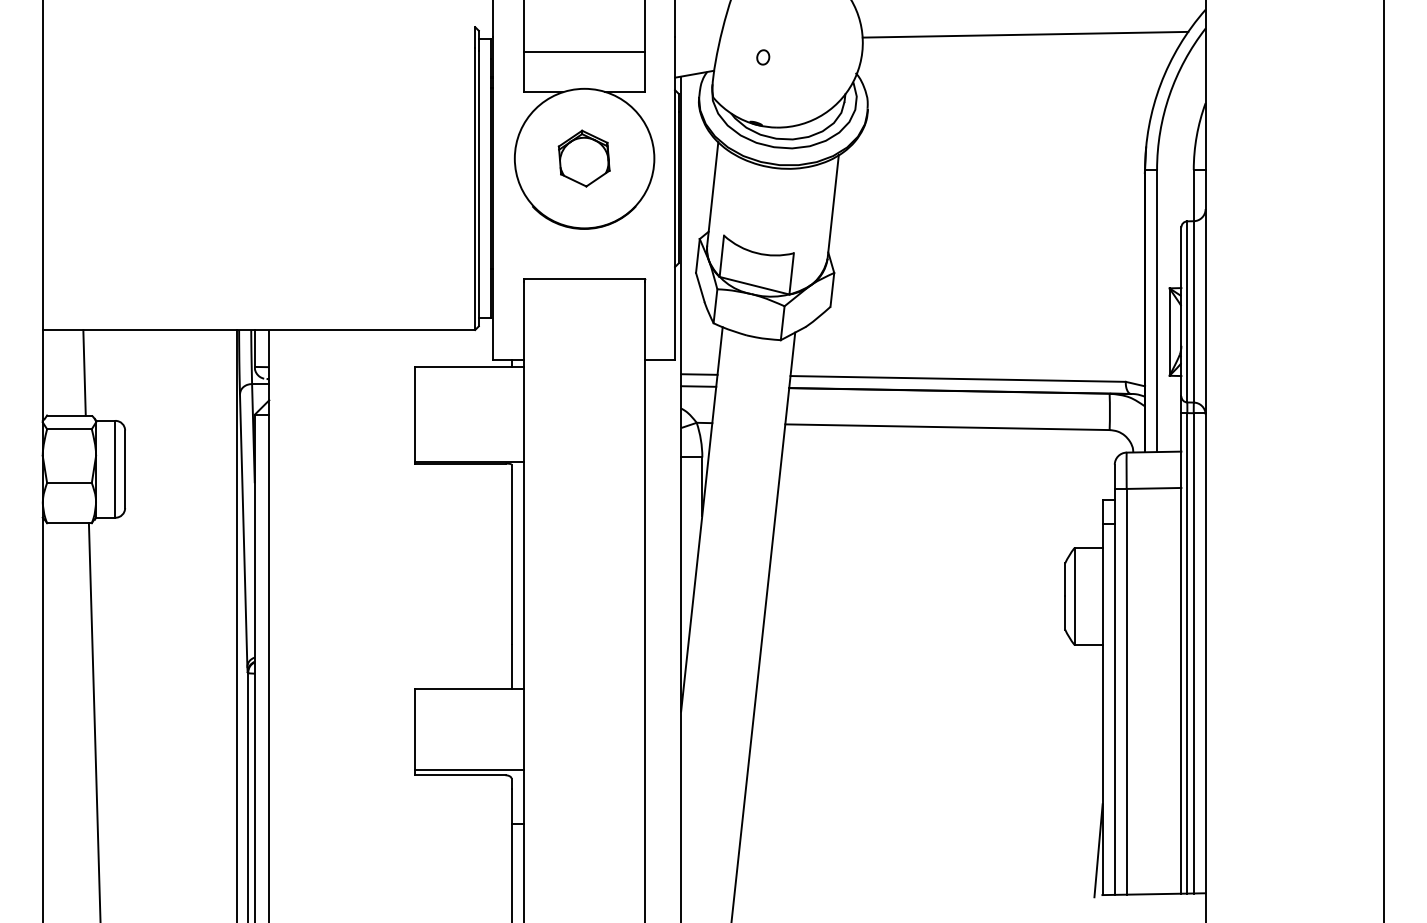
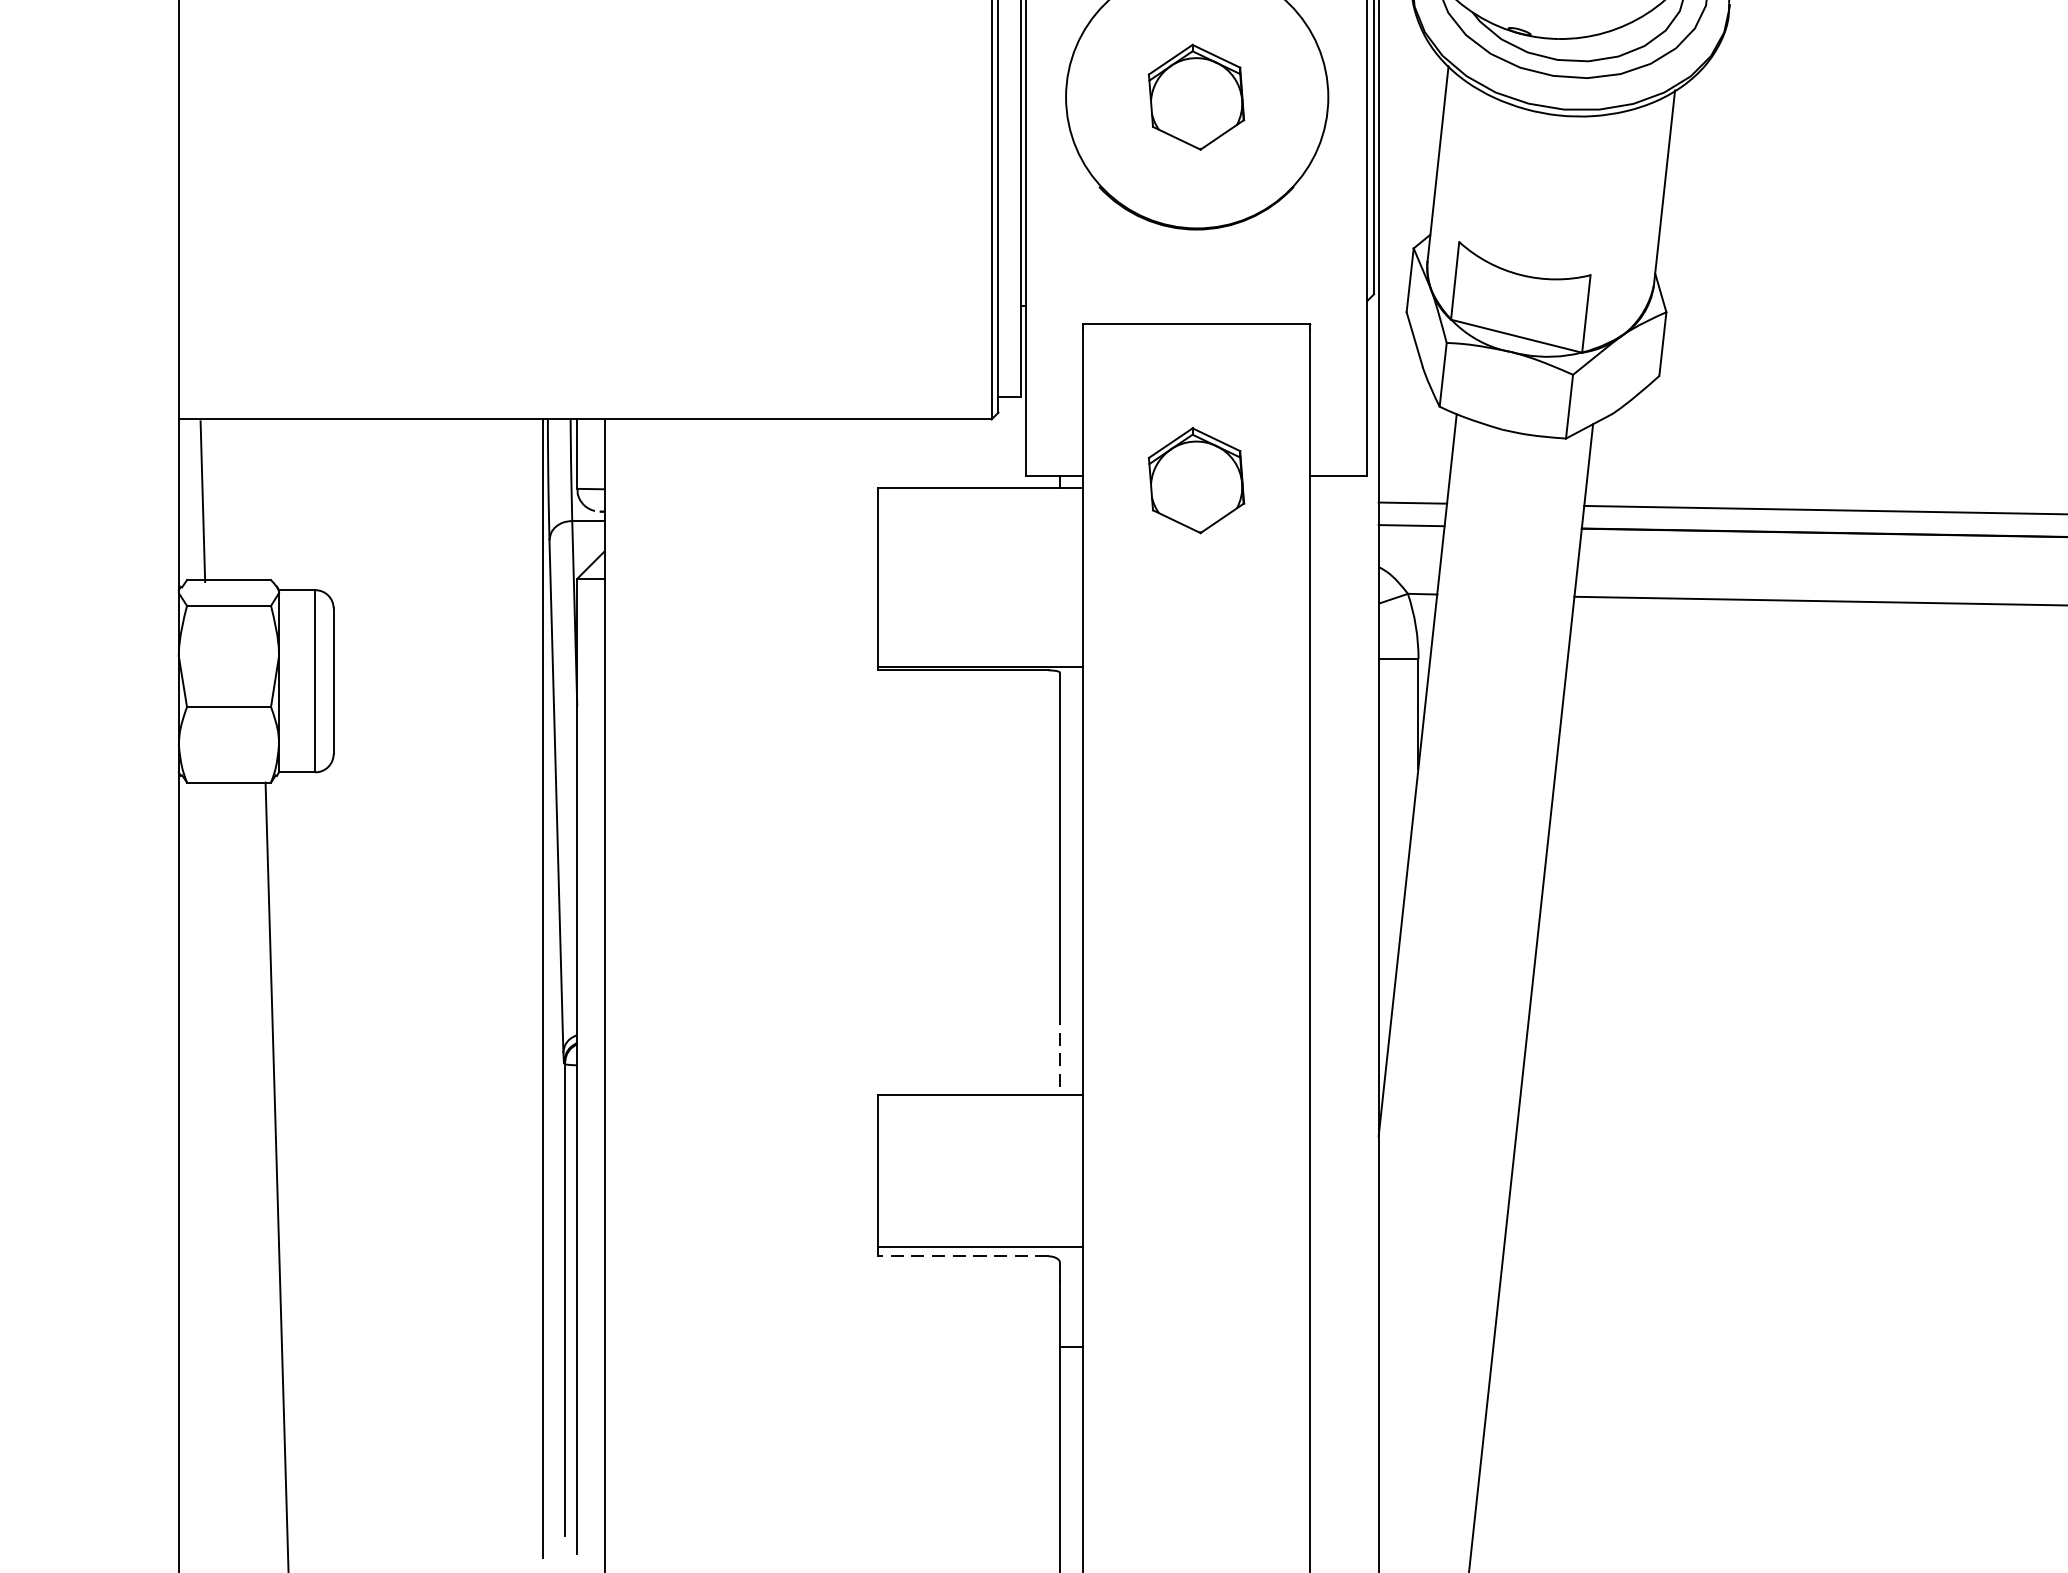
part: (583, 362) -> (1195, 480), added
line: (84, 372) -> (202, 501), moved
line: (511, 667) -> (1059, 1053), solid -> dashed
line: (459, 775) -> (962, 1256), solid -> dashed

